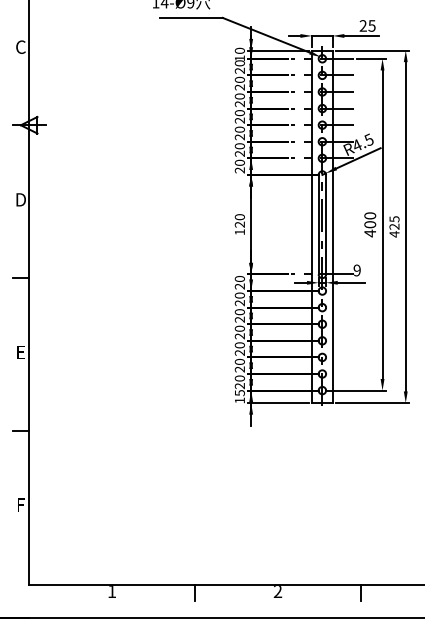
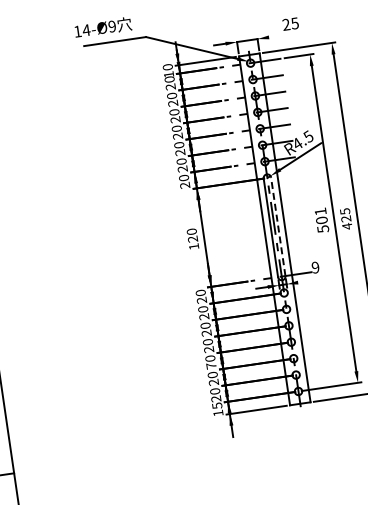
line: (361, 35) -> (285, 34), removed
line: (326, 224) -> (278, 226), solid -> dashed
text: (370, 224) -> (322, 220), 400 -> 501
line: (351, 282) -> (311, 280), removed
text: (239, 352) -> (211, 365), 20 -> 70

